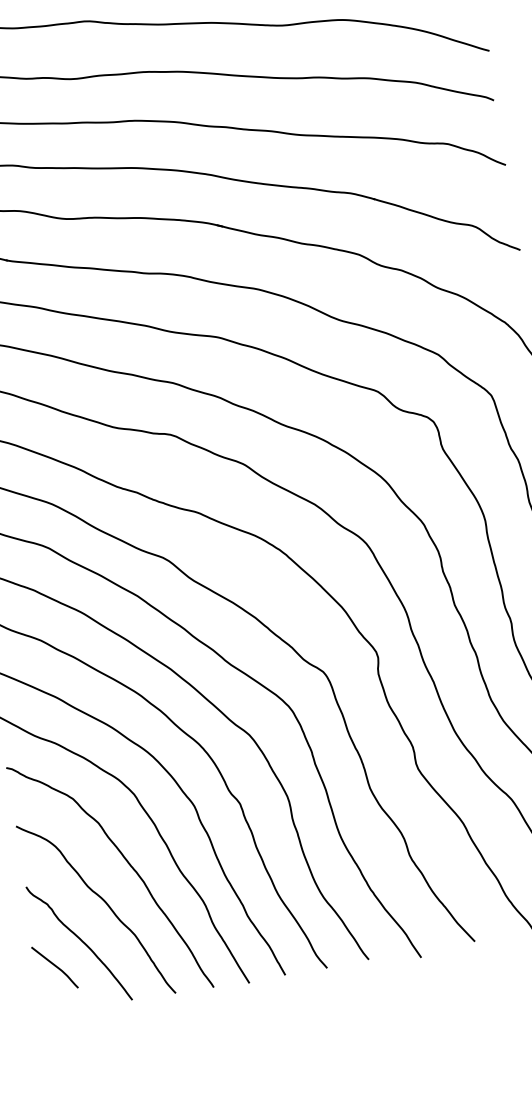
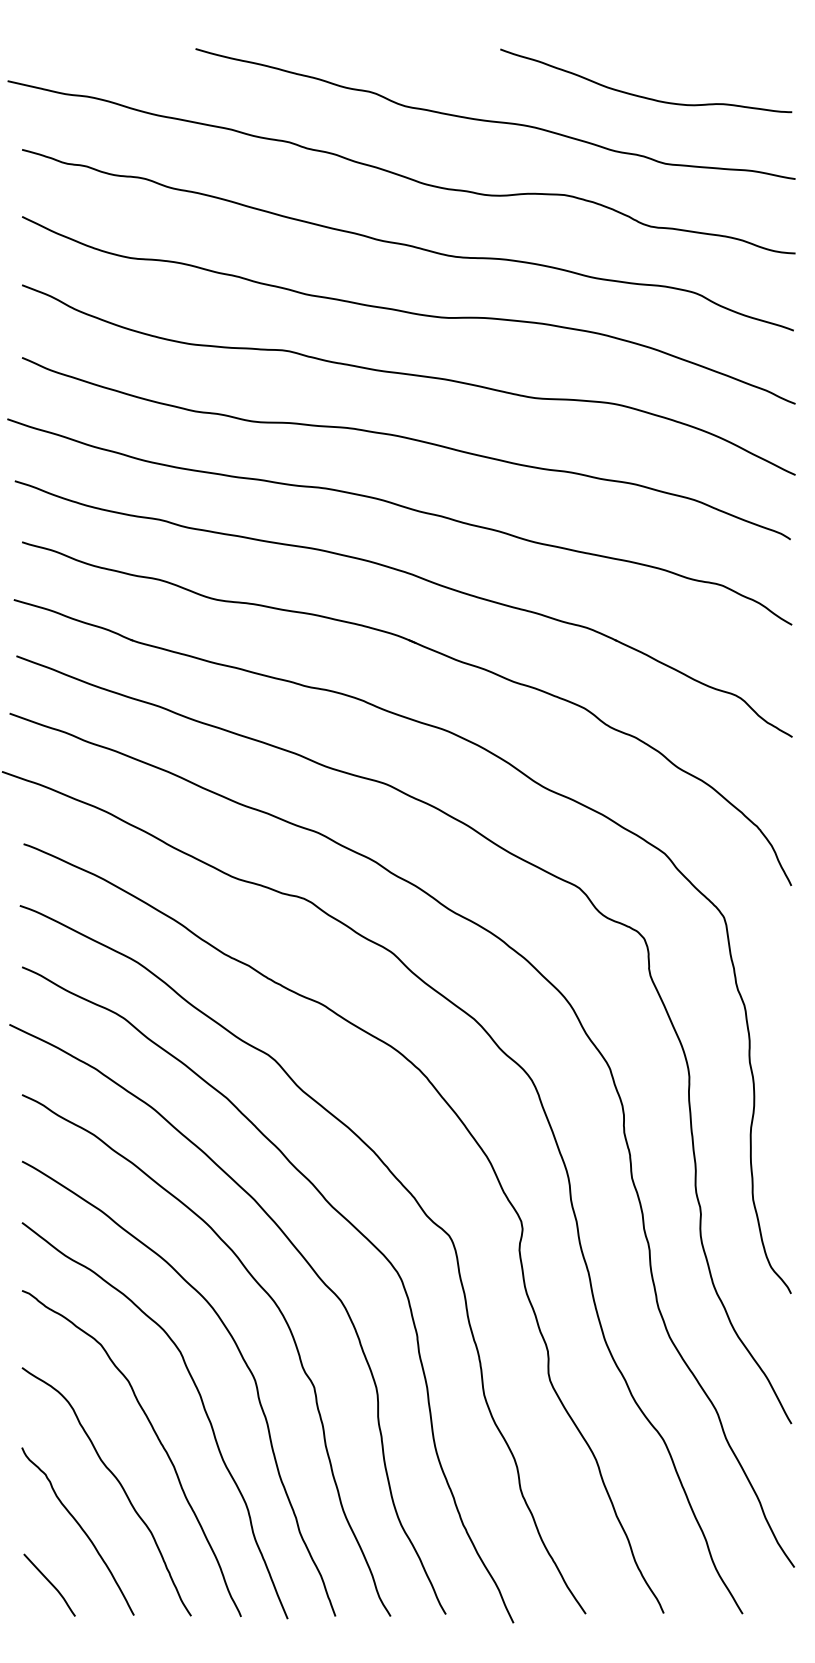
curve: (54, 966) -> (49, 1583), moved

